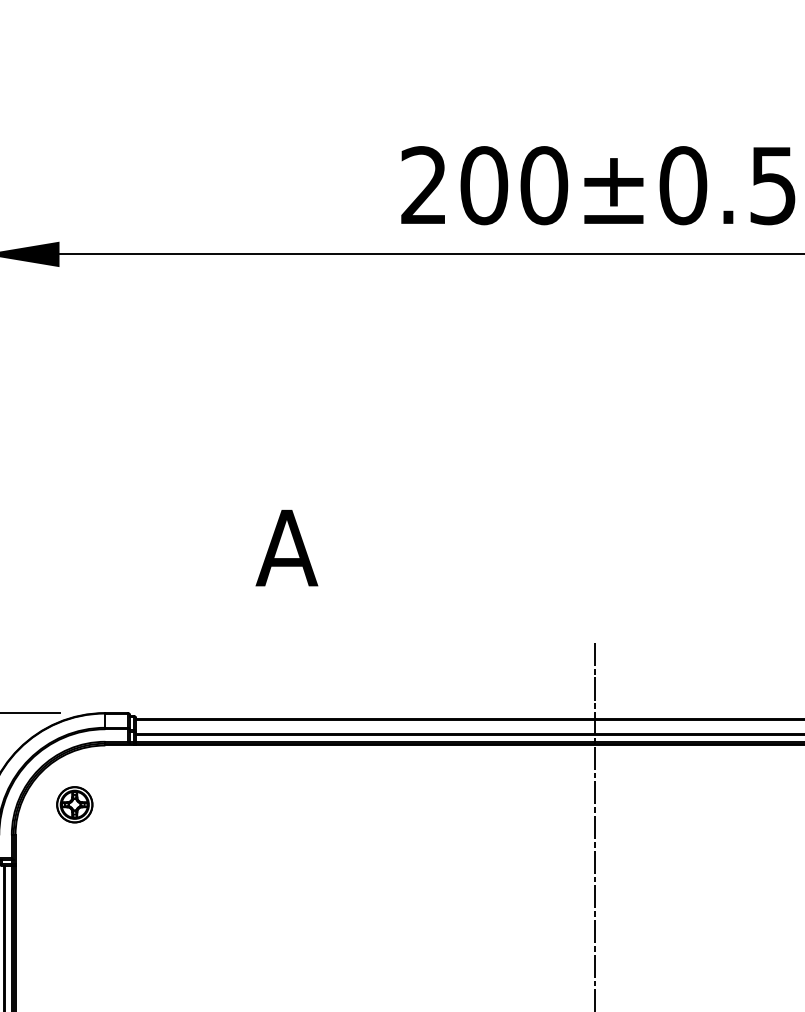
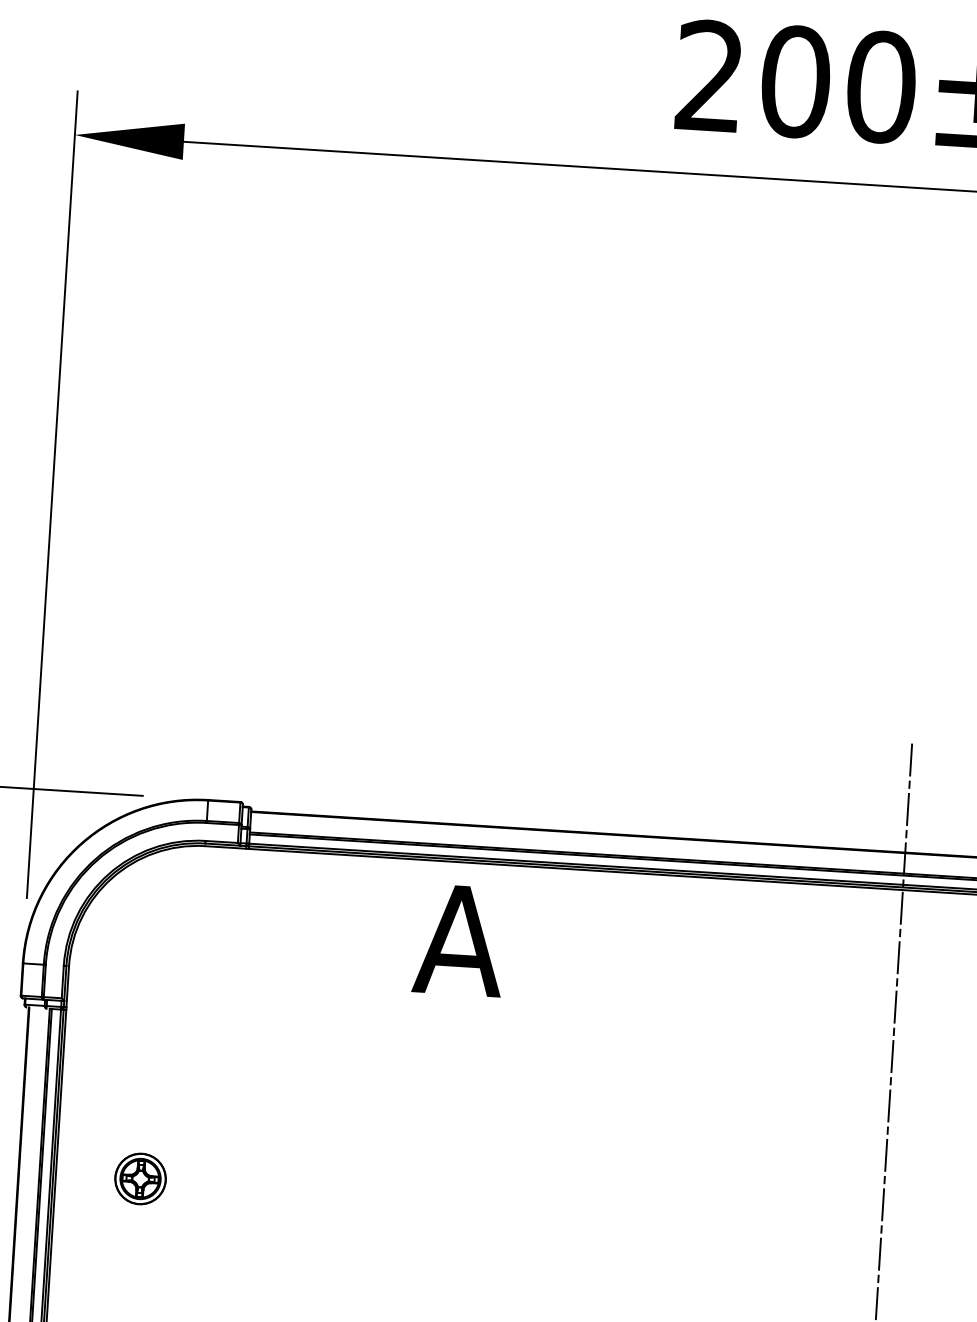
text: (286, 548) -> (458, 940), moved
part: (74, 804) -> (140, 1178), moved

